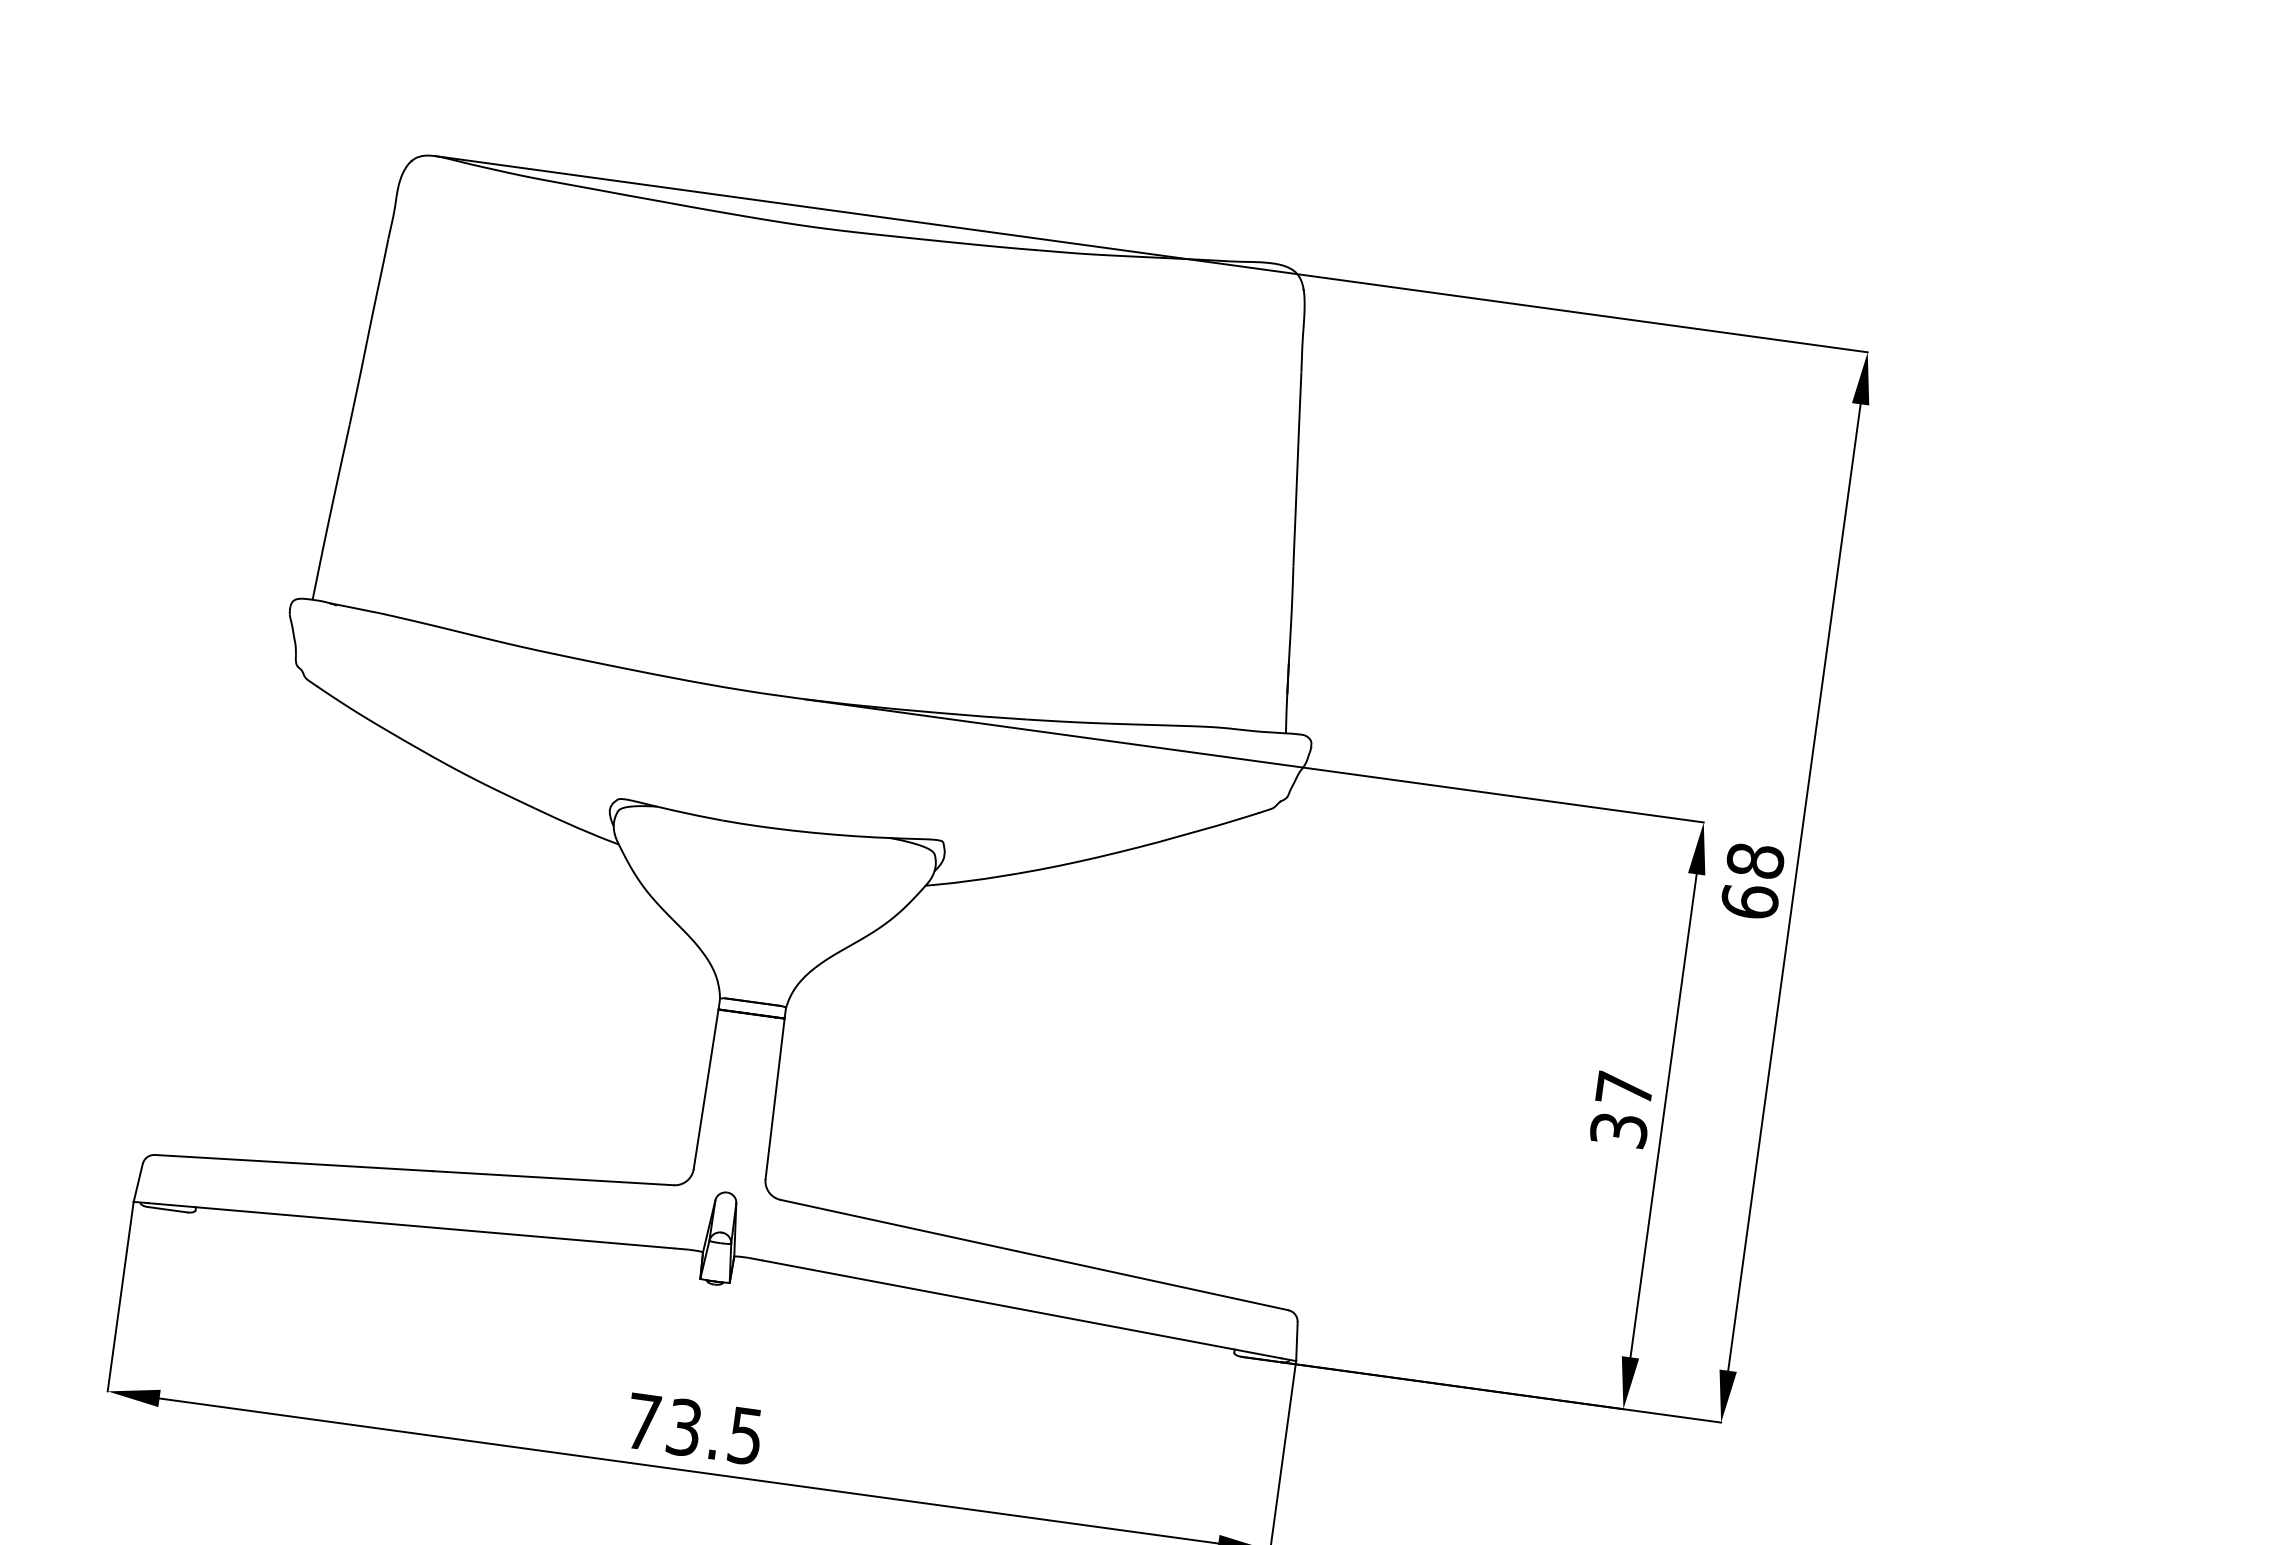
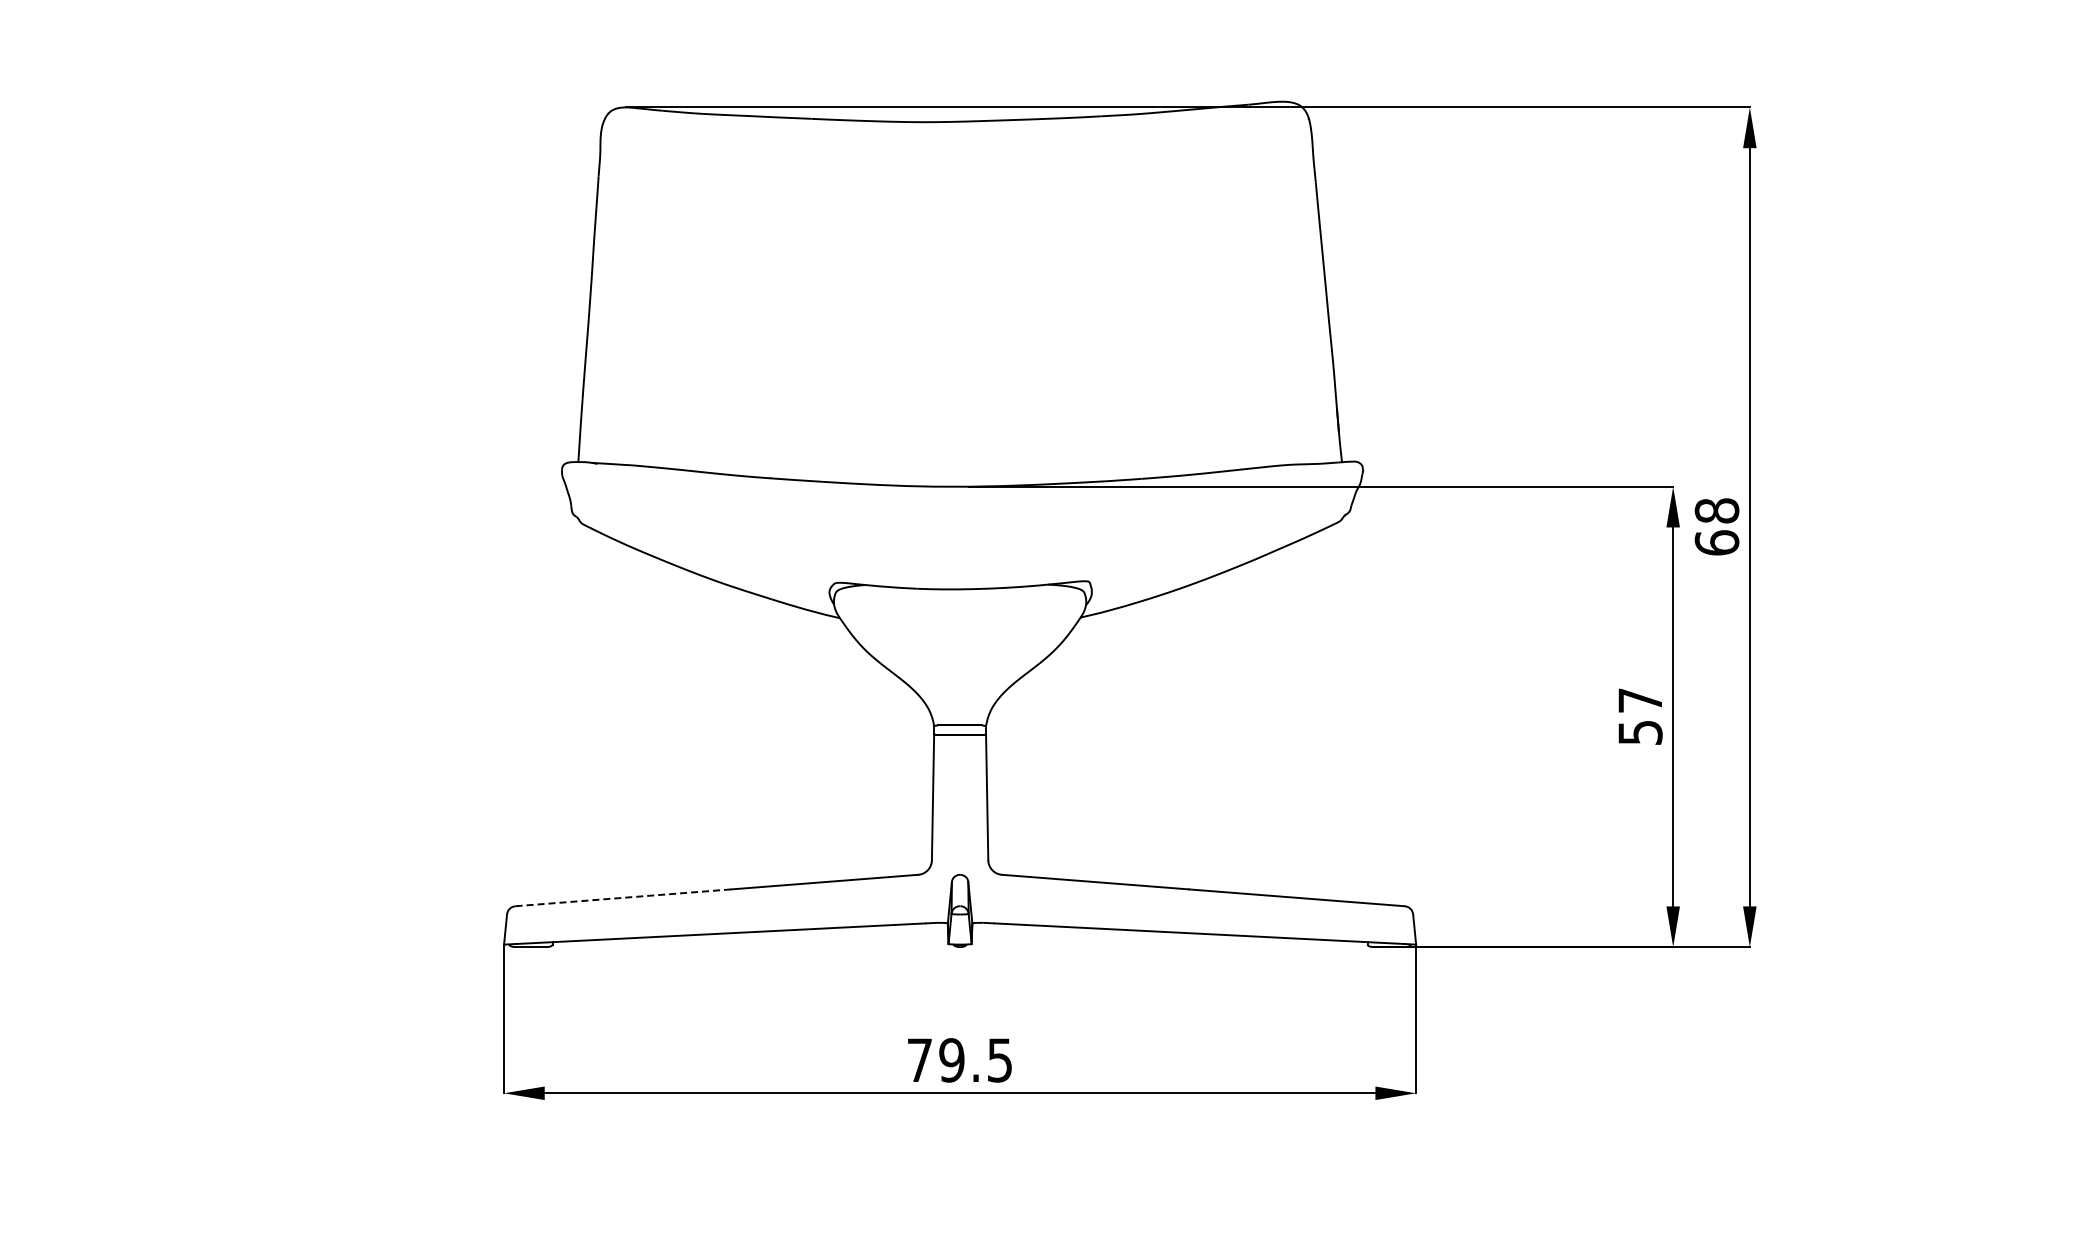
text: (1619, 1129) -> (1640, 732), 37 -> 57
line: (294, 1162) -> (623, 897), solid -> dashed
text: (683, 1427) -> (951, 1060), 73.5 -> 79.5

